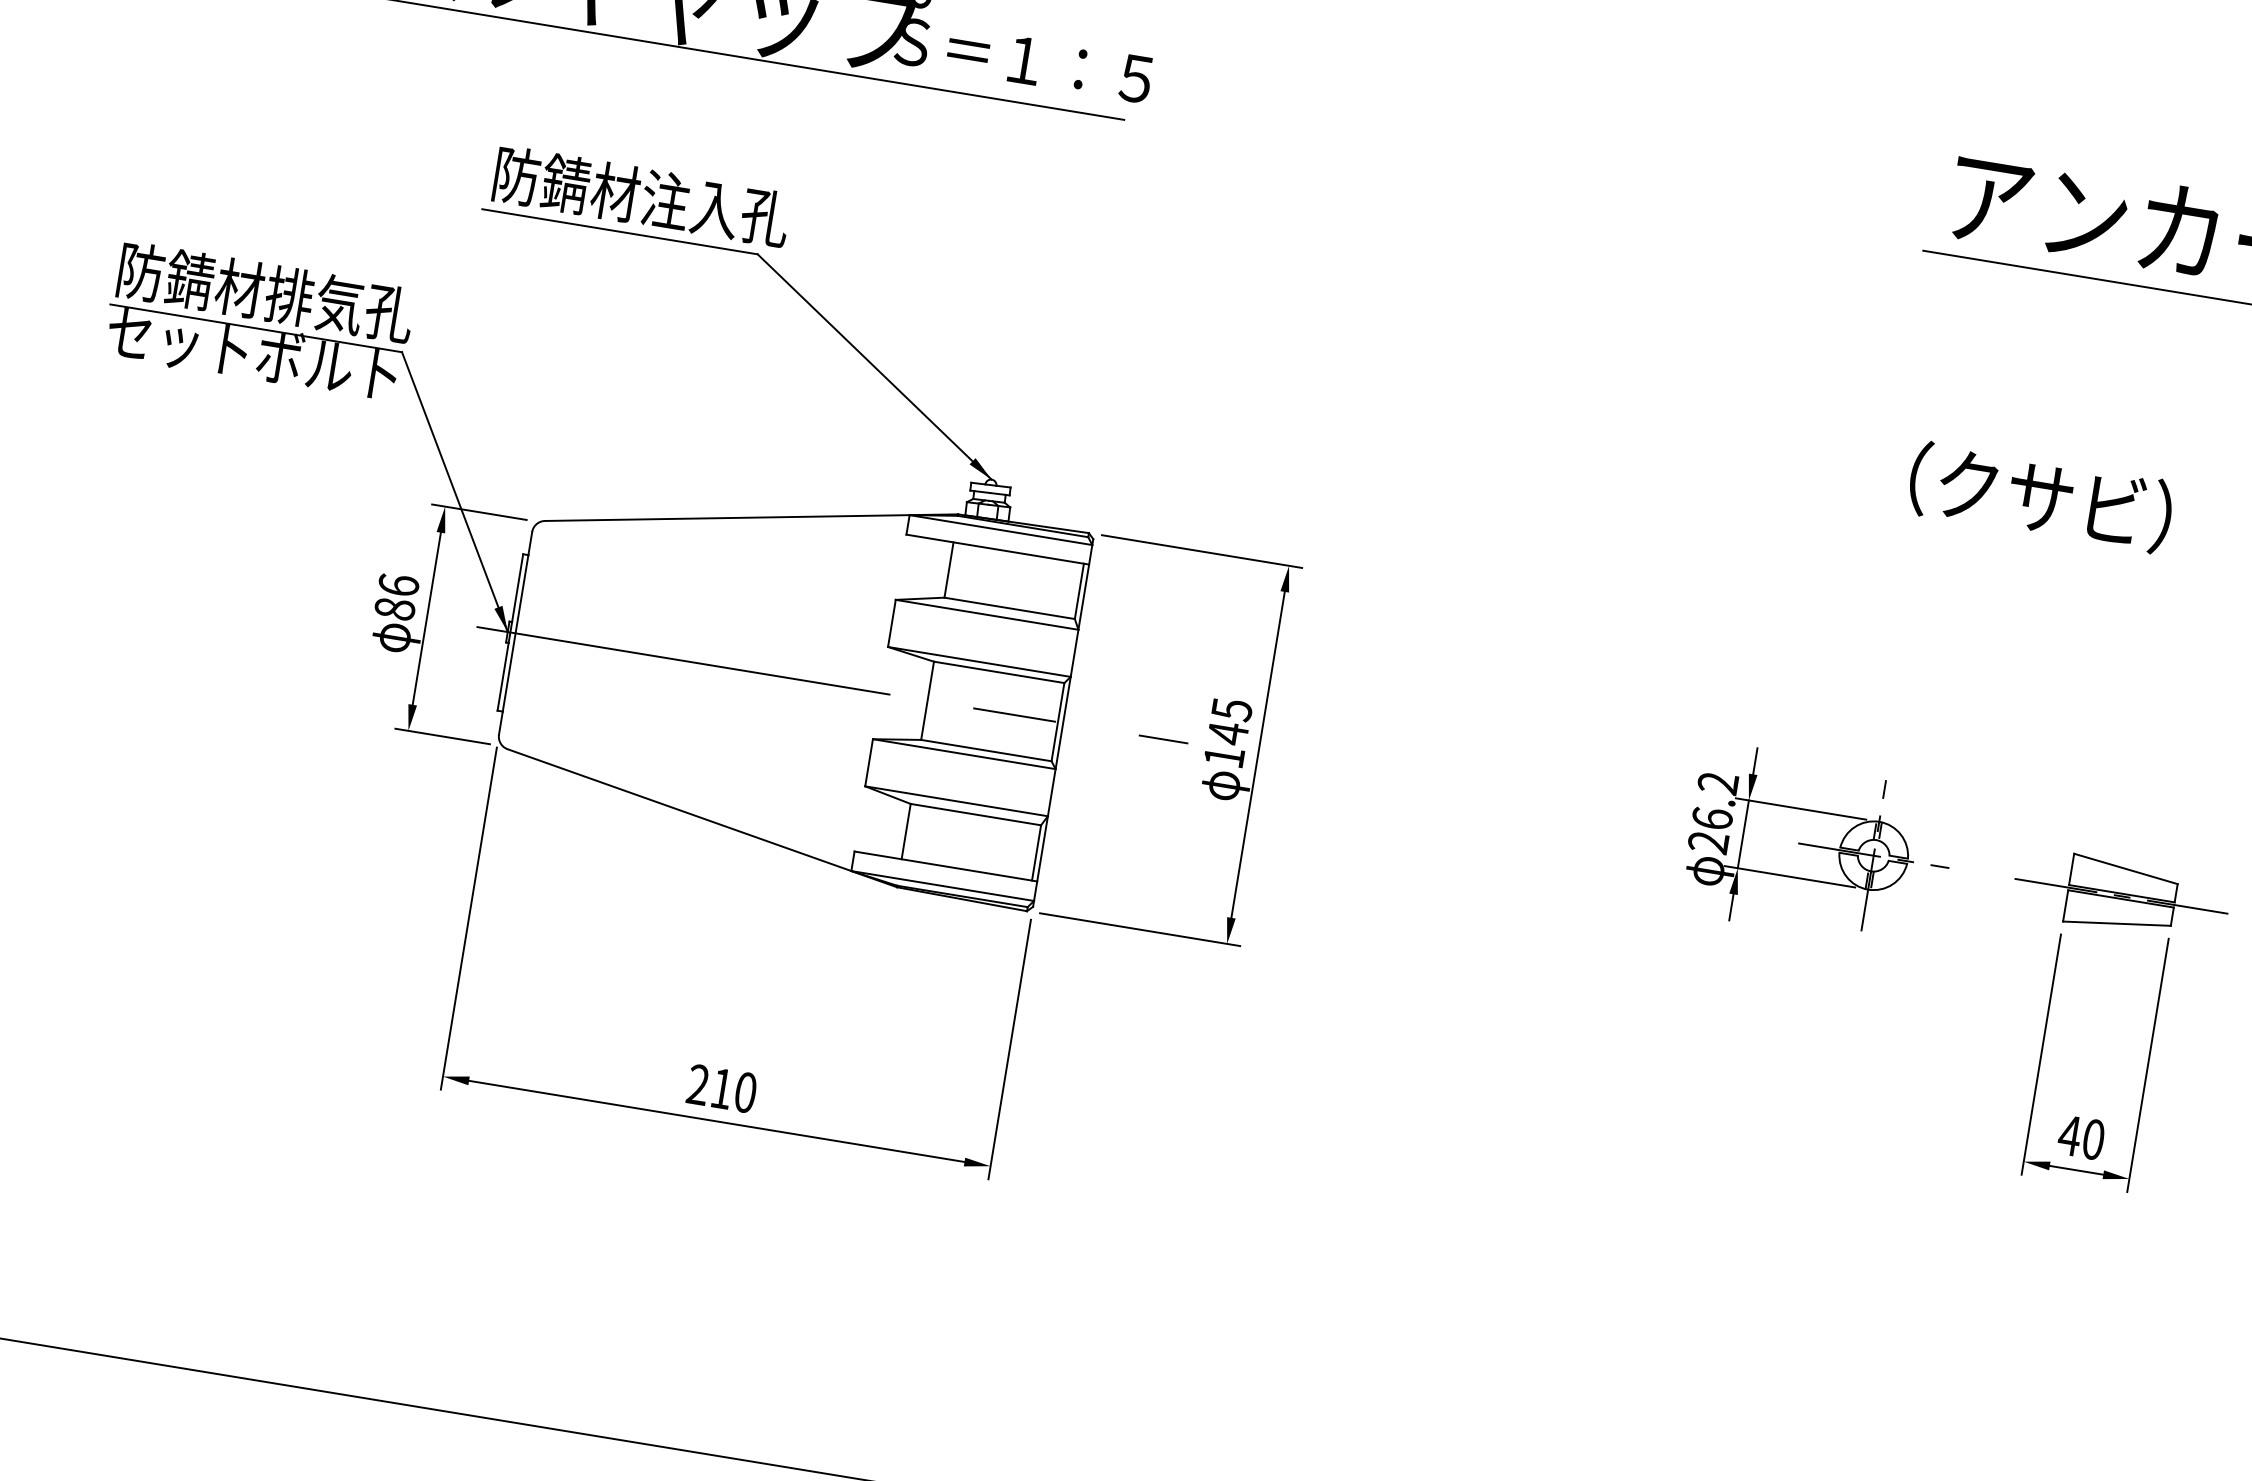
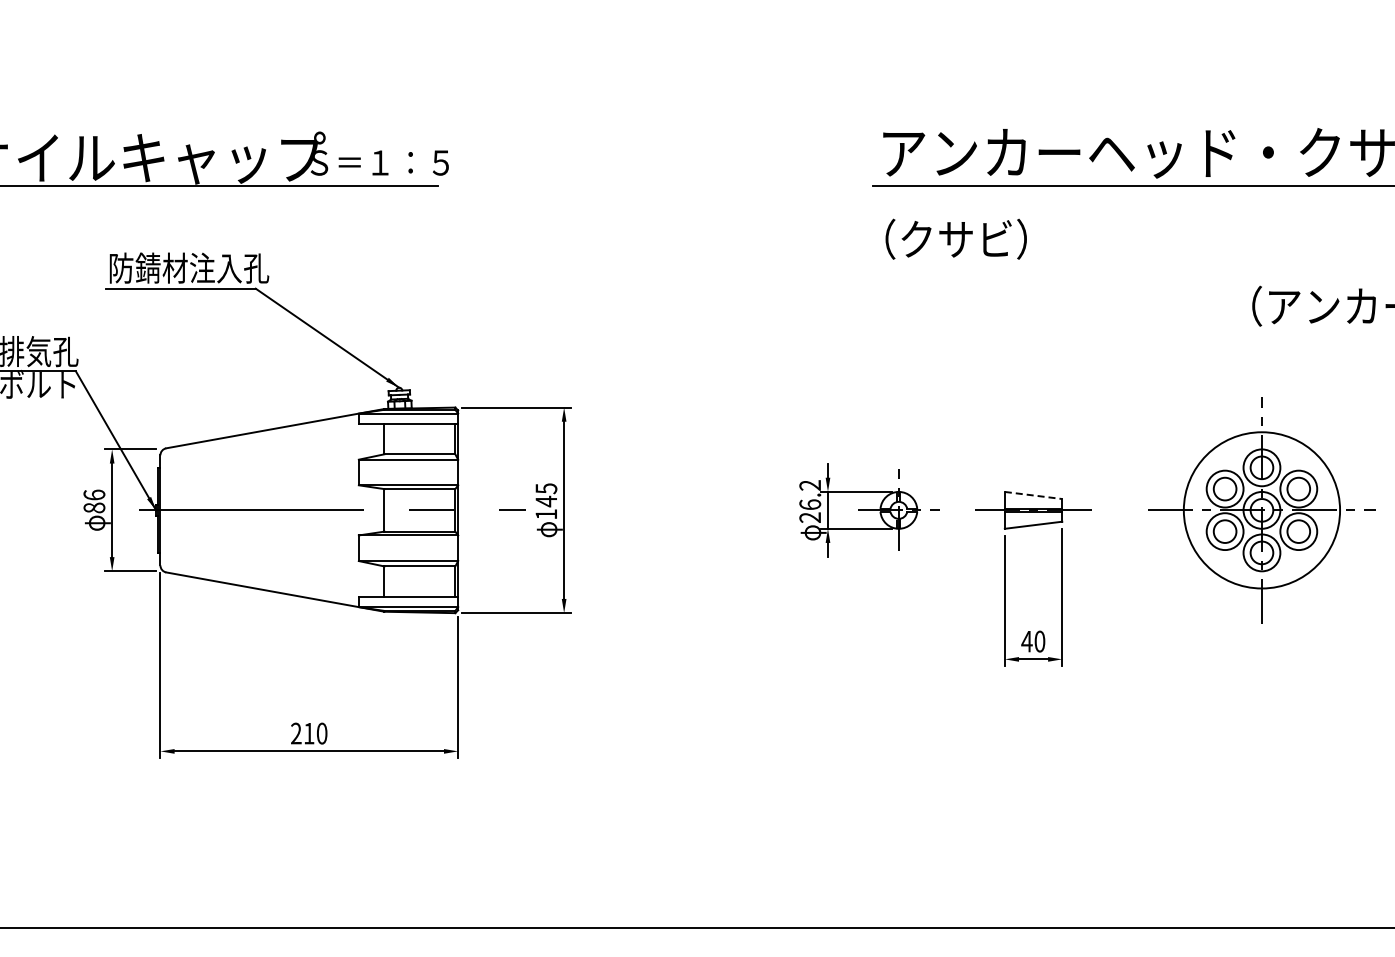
text: (2039, 495) -> (955, 238), moved
line: (2125, 868) -> (1033, 495), solid -> dashed

